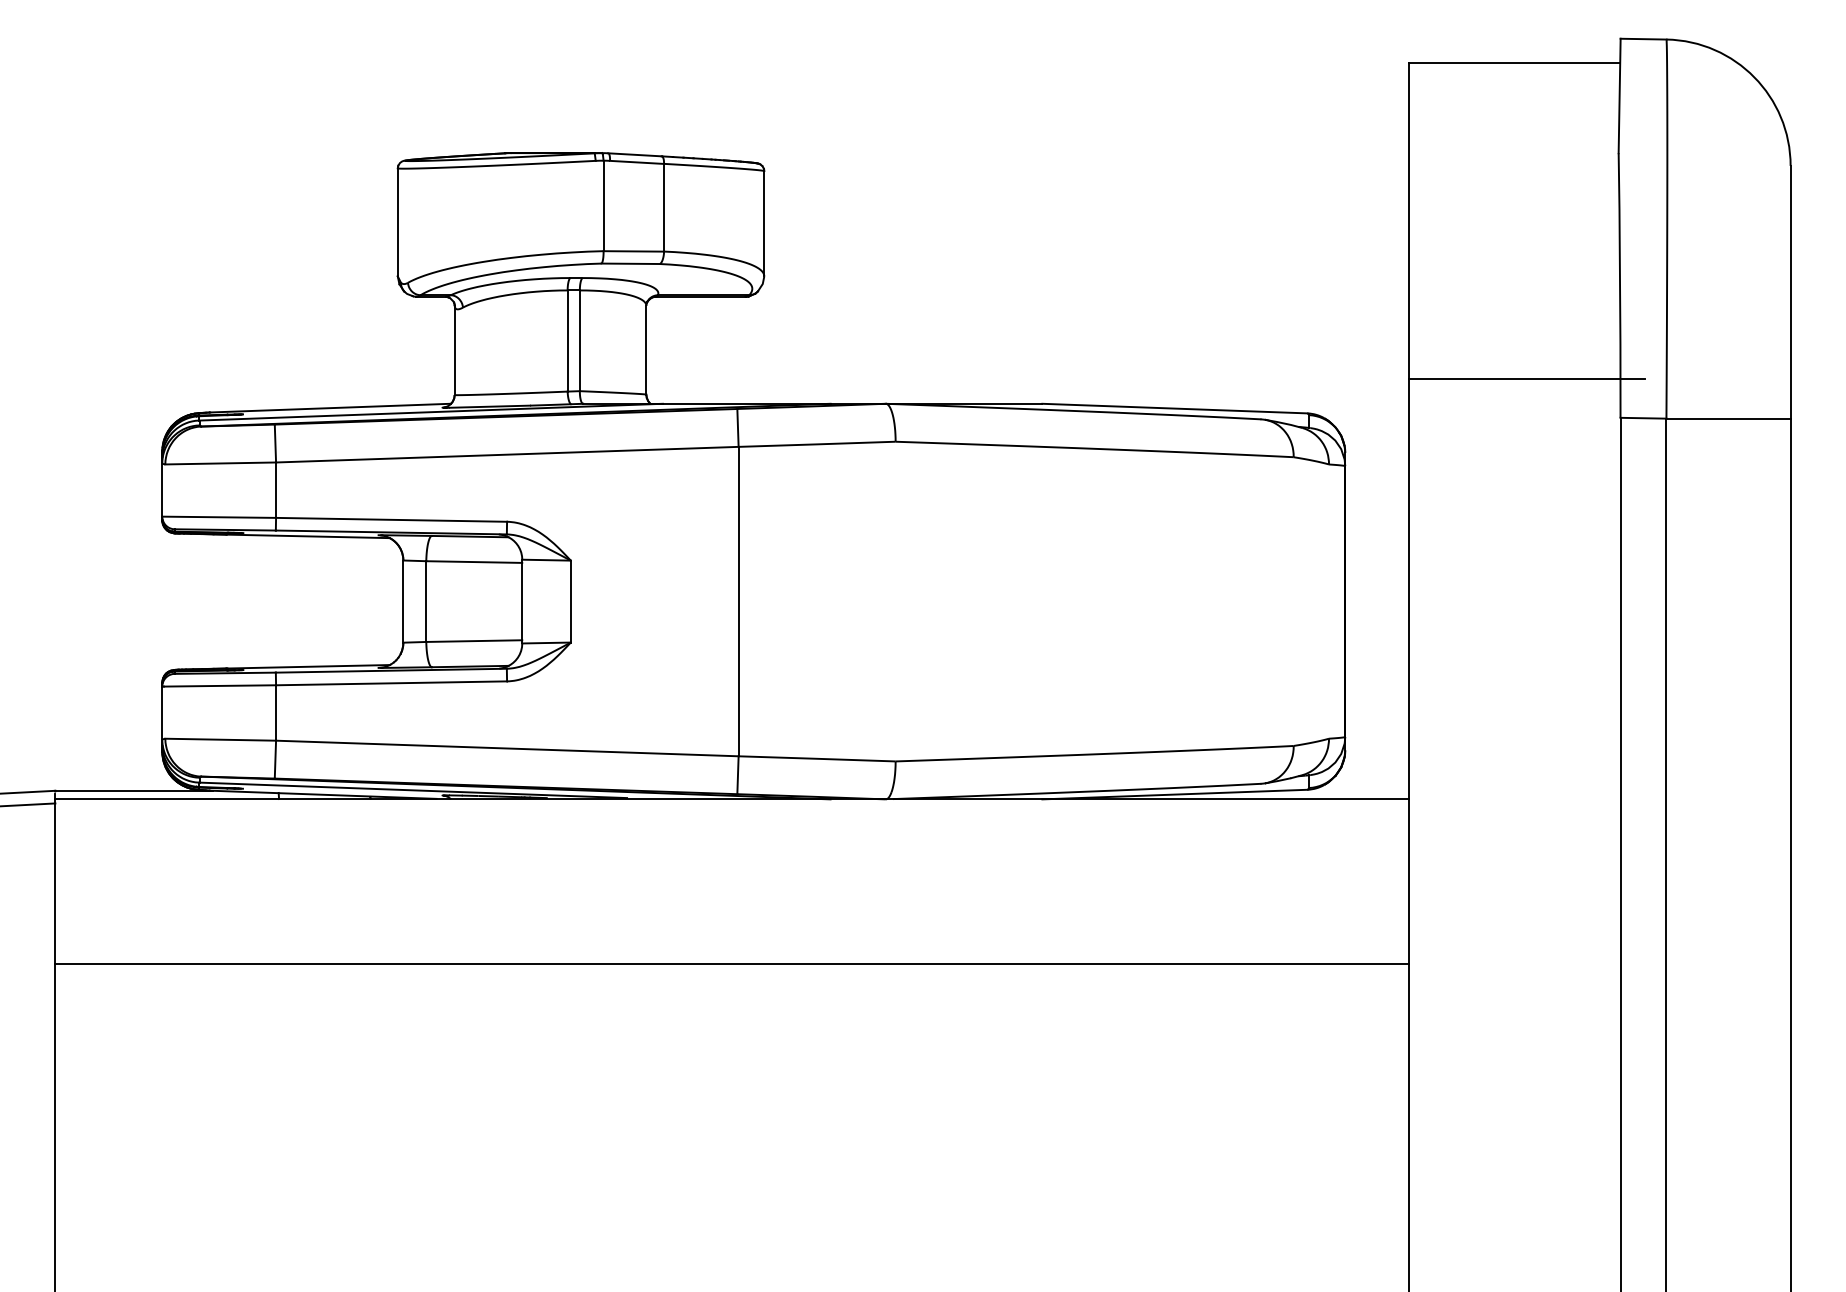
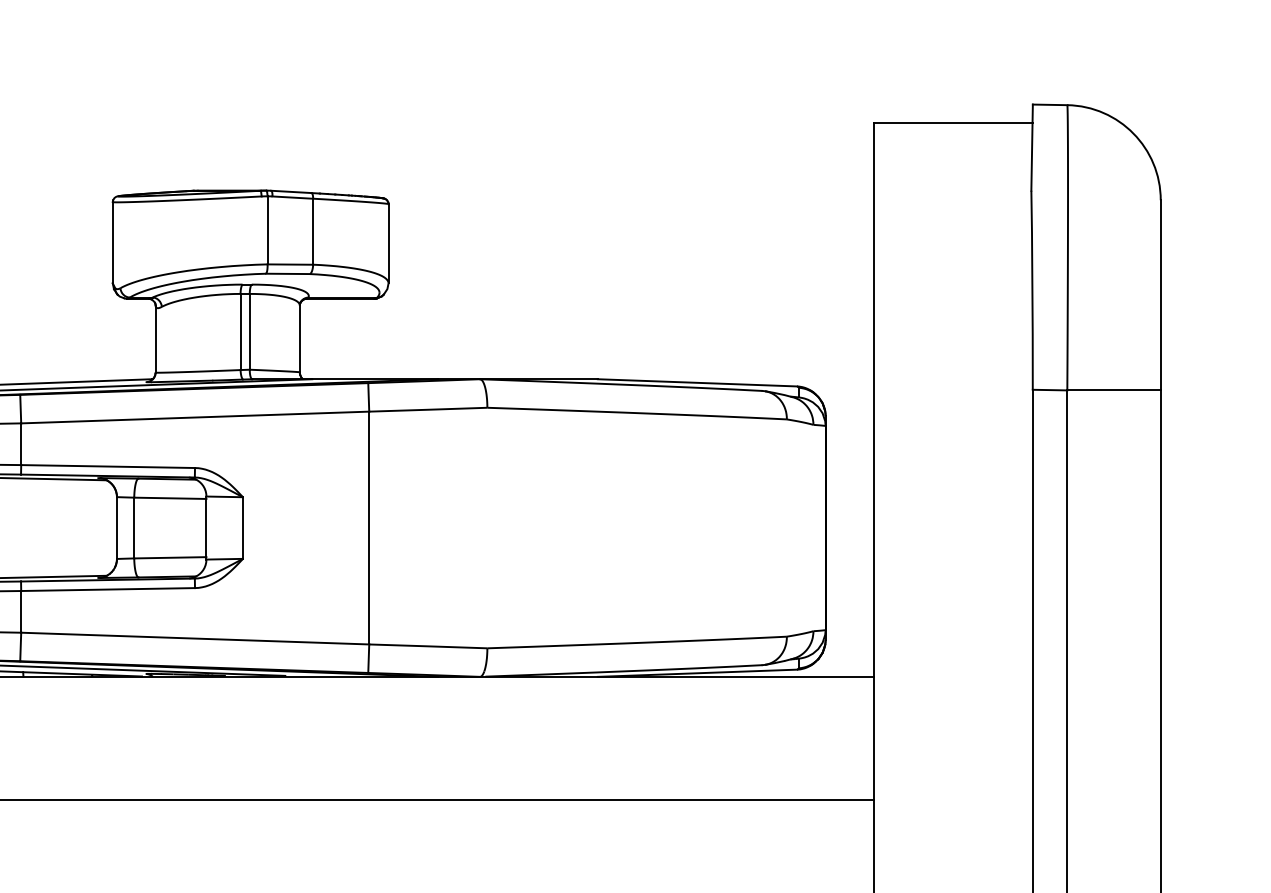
line: (1526, 379) -> (962, 360), removed

